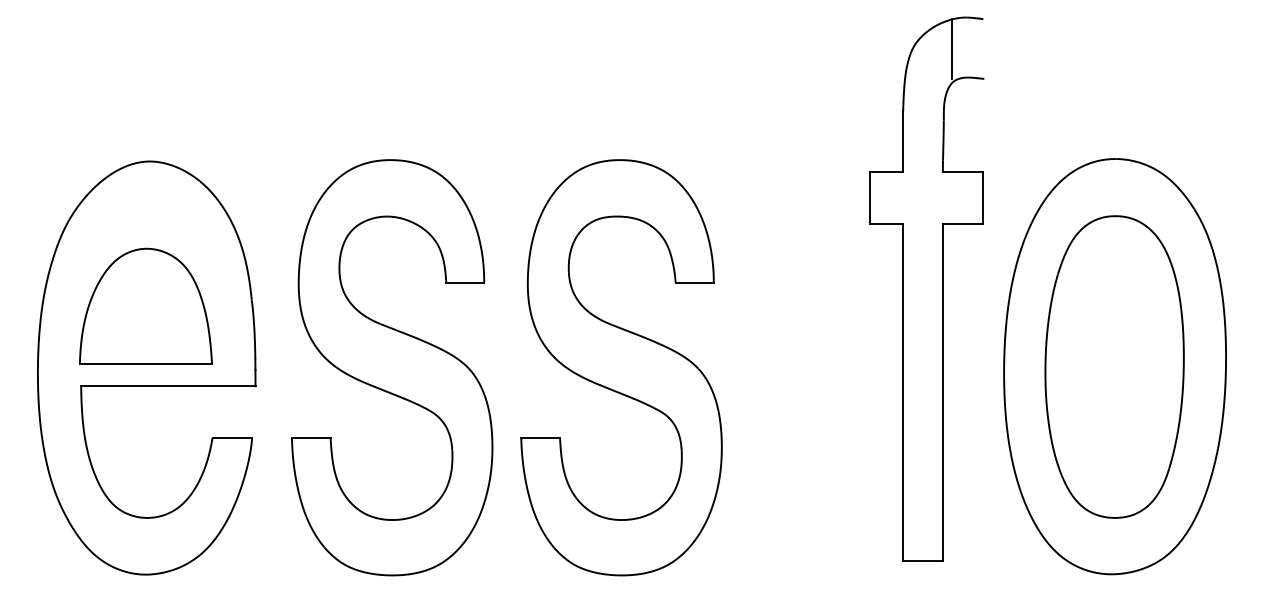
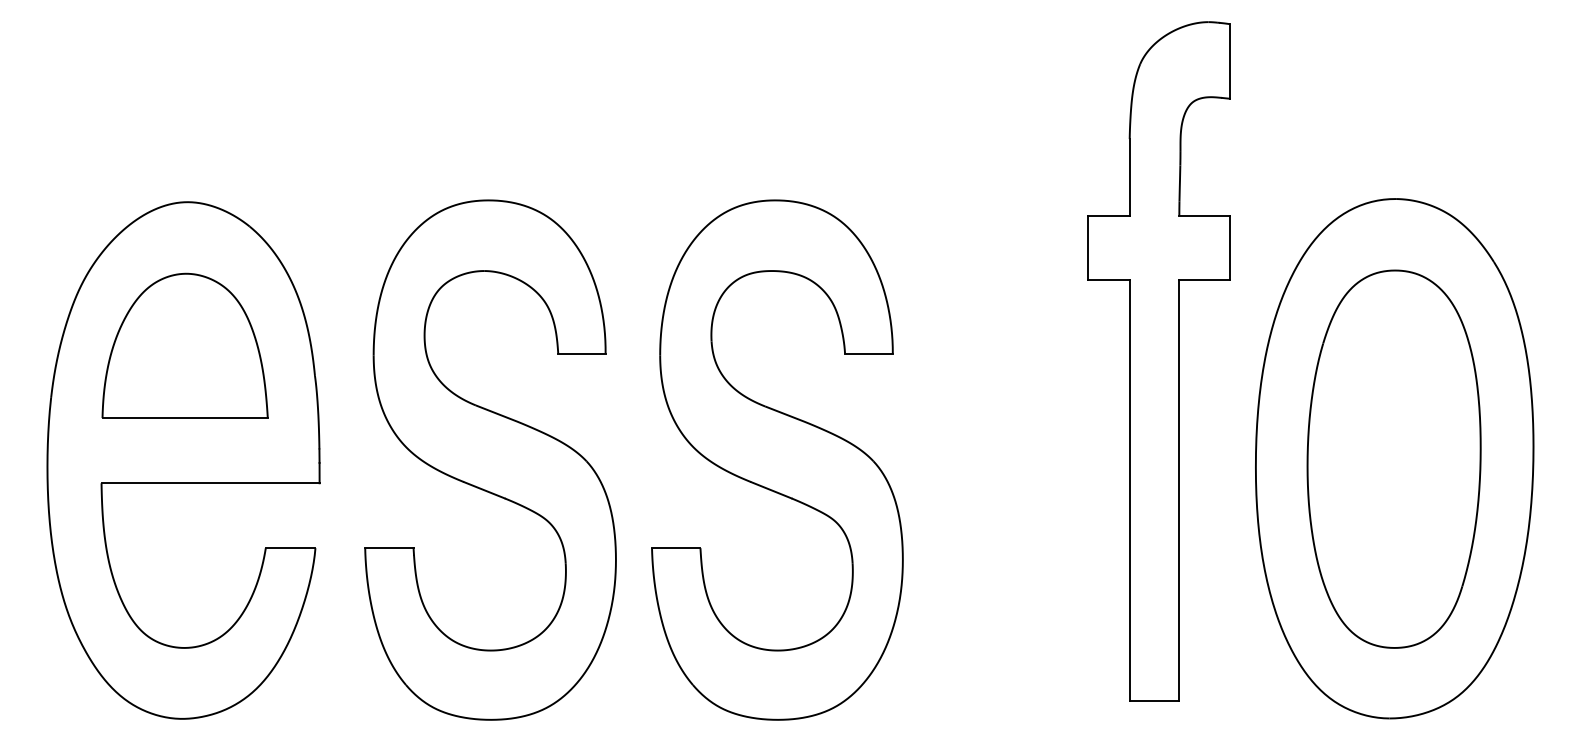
line: (952, 48) -> (1230, 60), moved
part: (145, 305) -> (184, 344), moved

